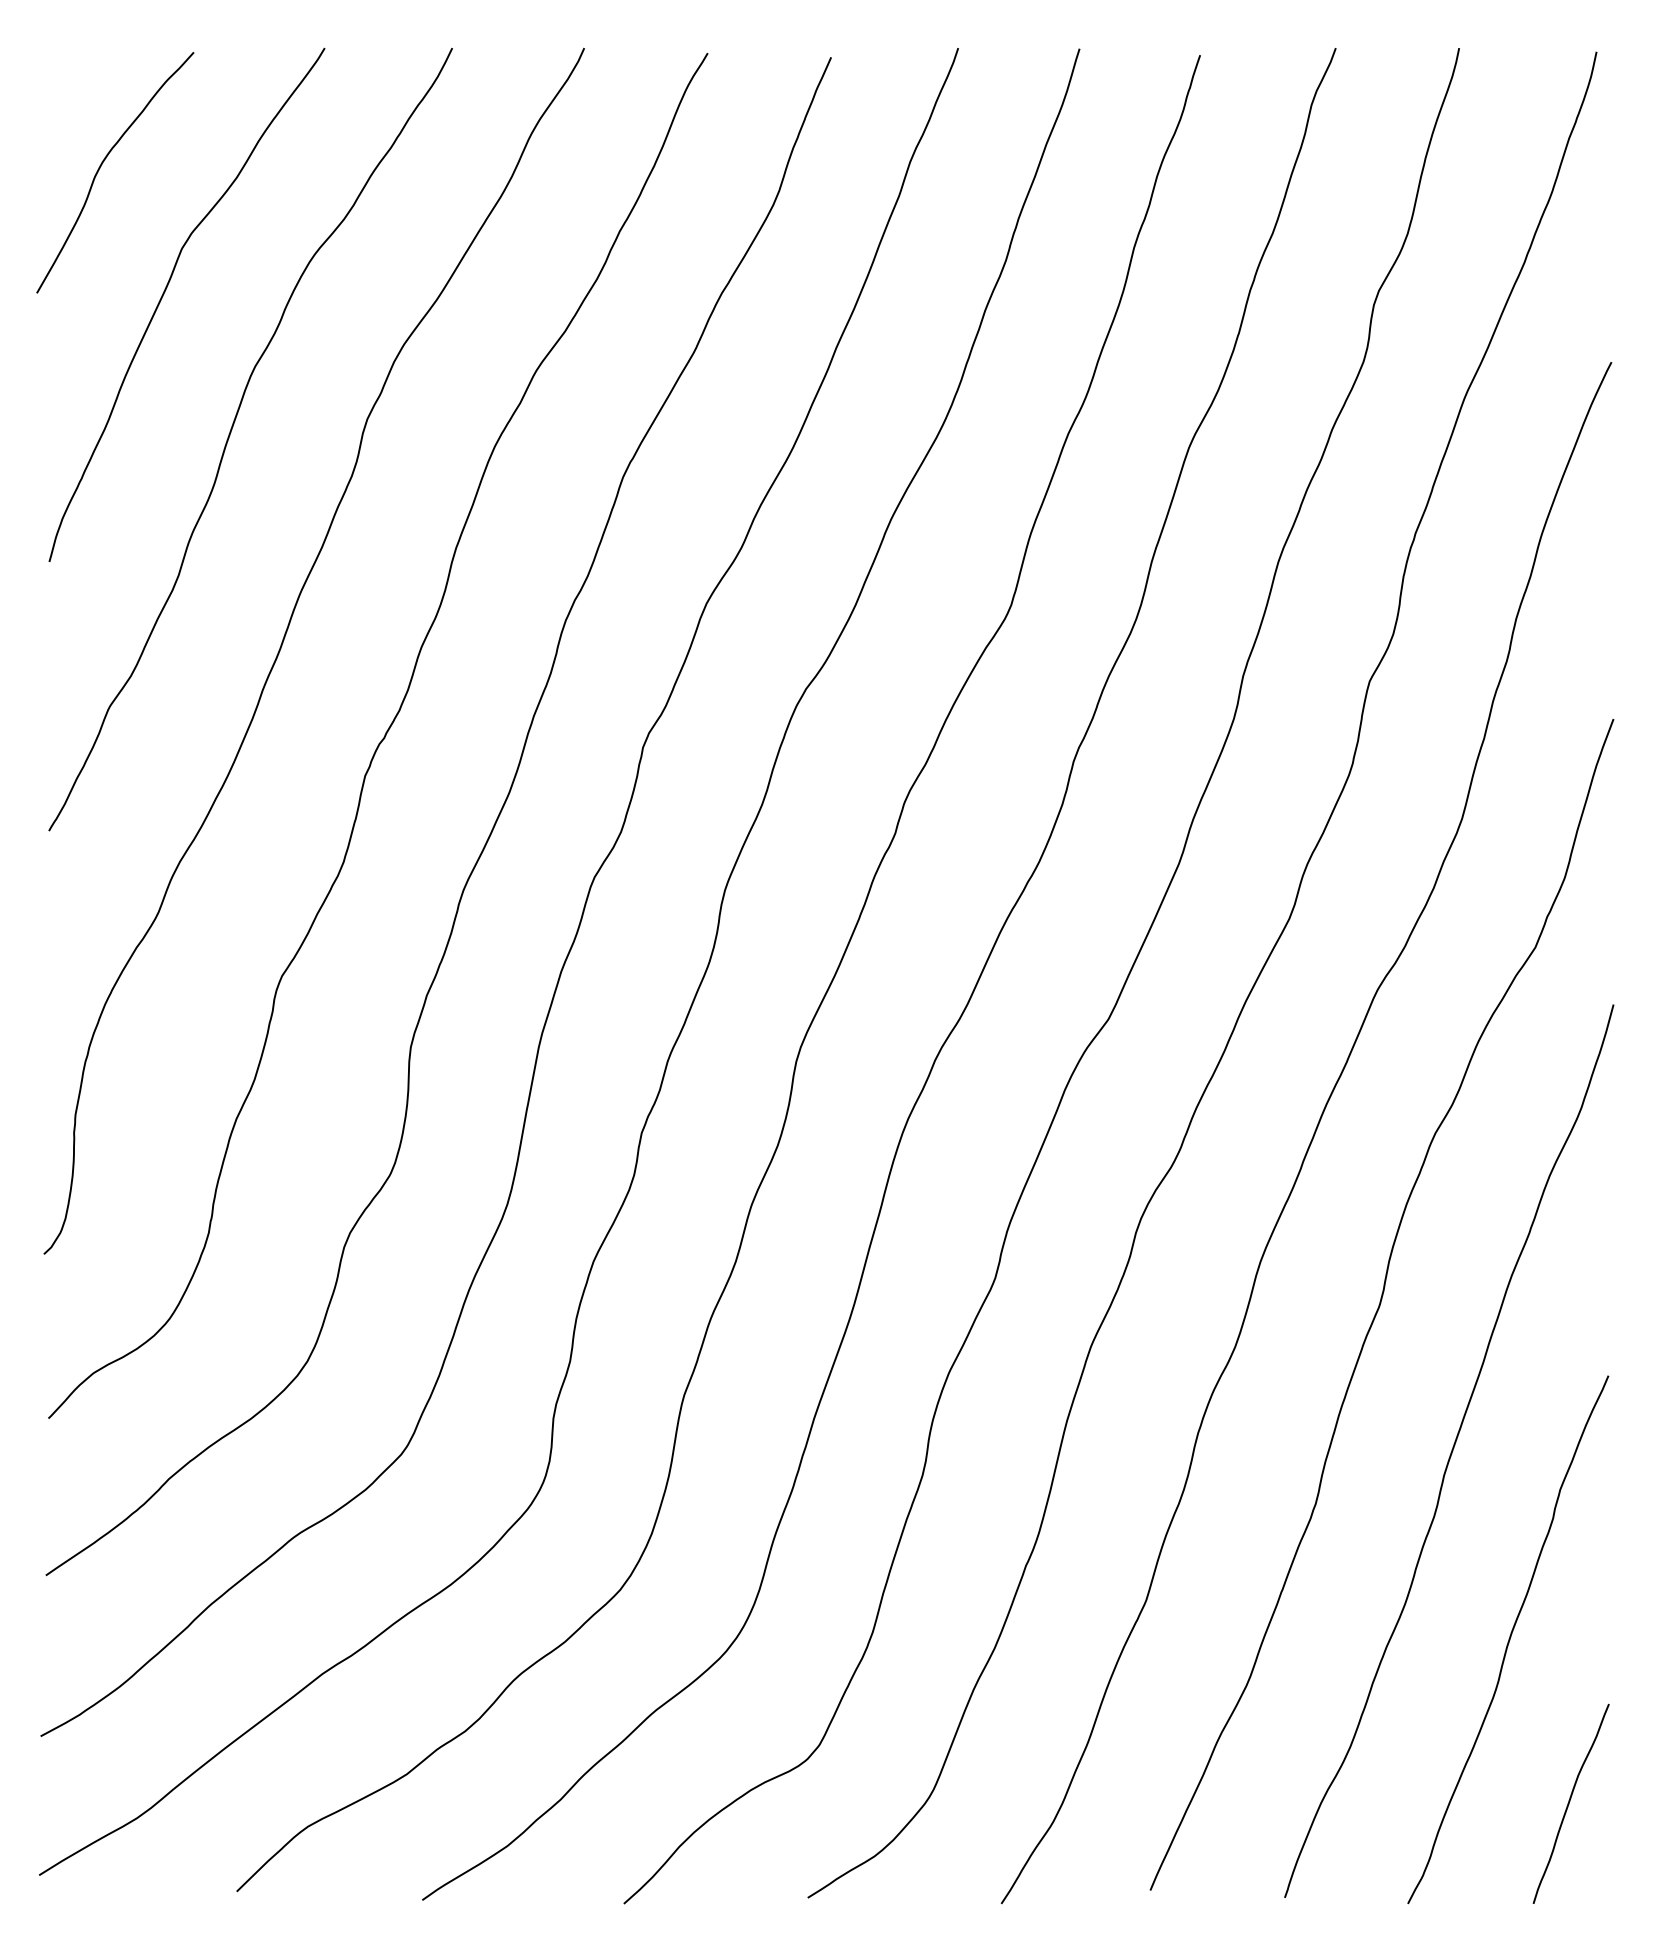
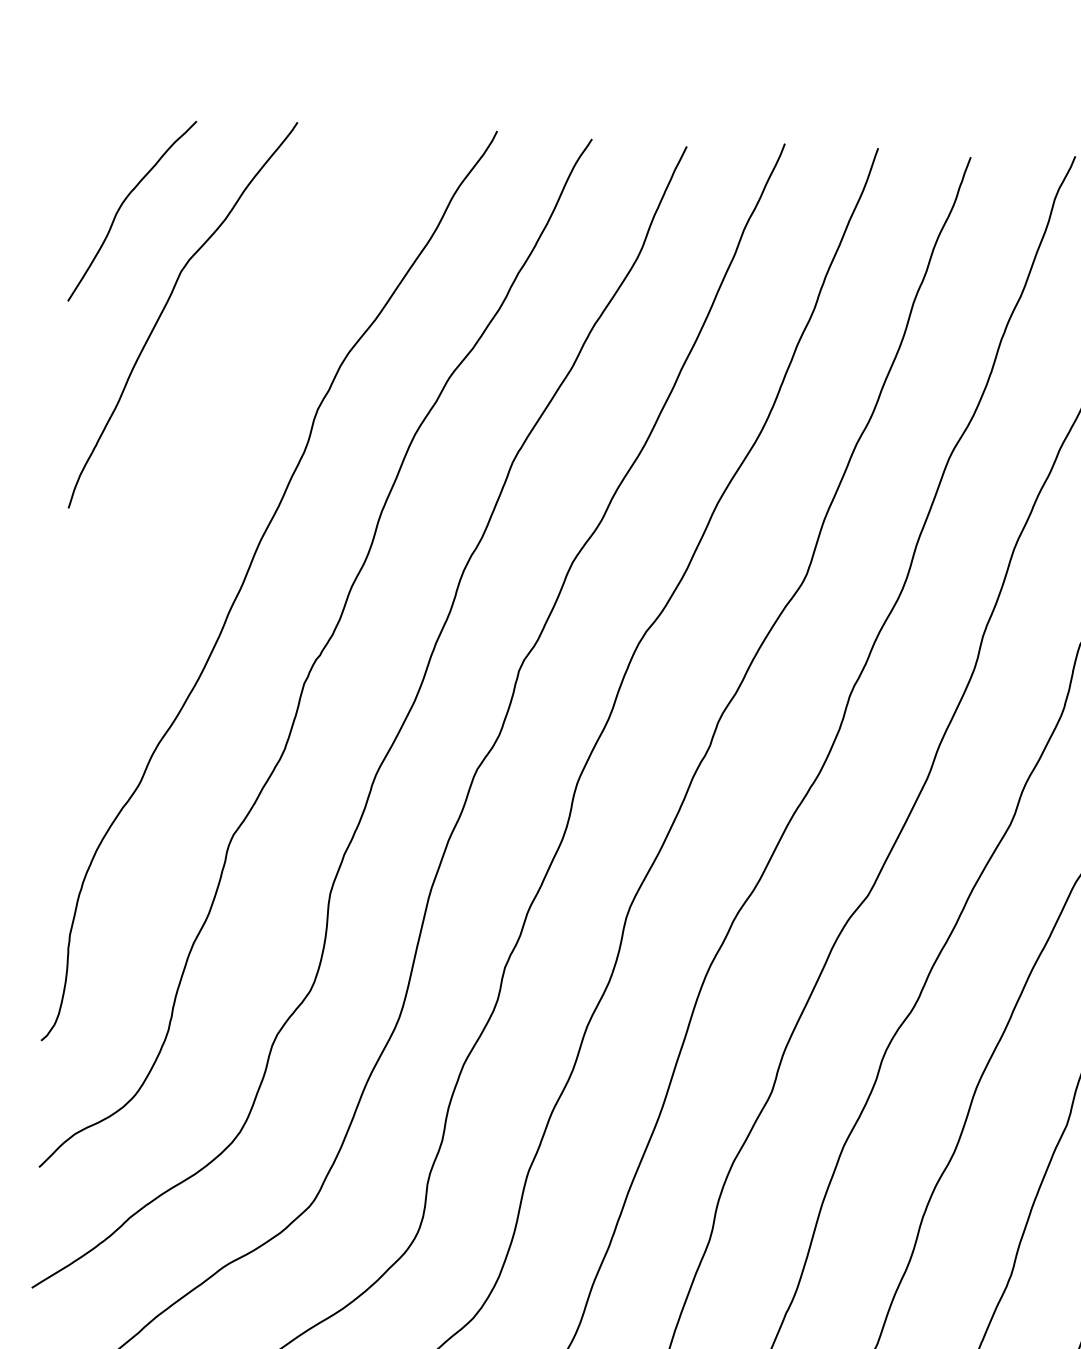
curve: (231, 432) -> (212, 414), removed

